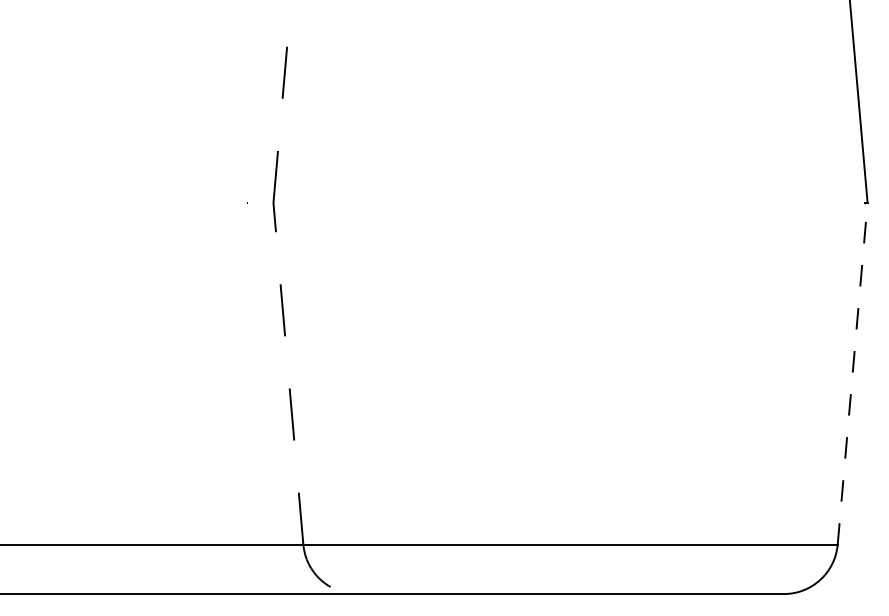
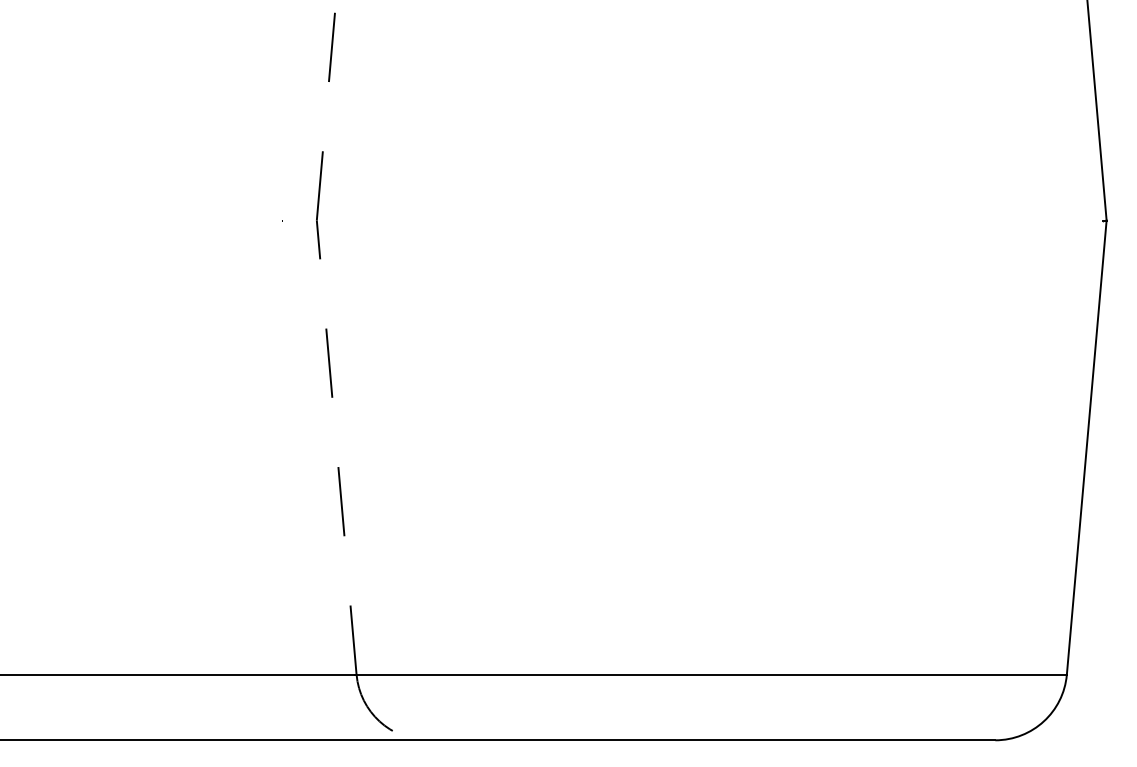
line: (852, 373) -> (1086, 447), dashed -> solid

